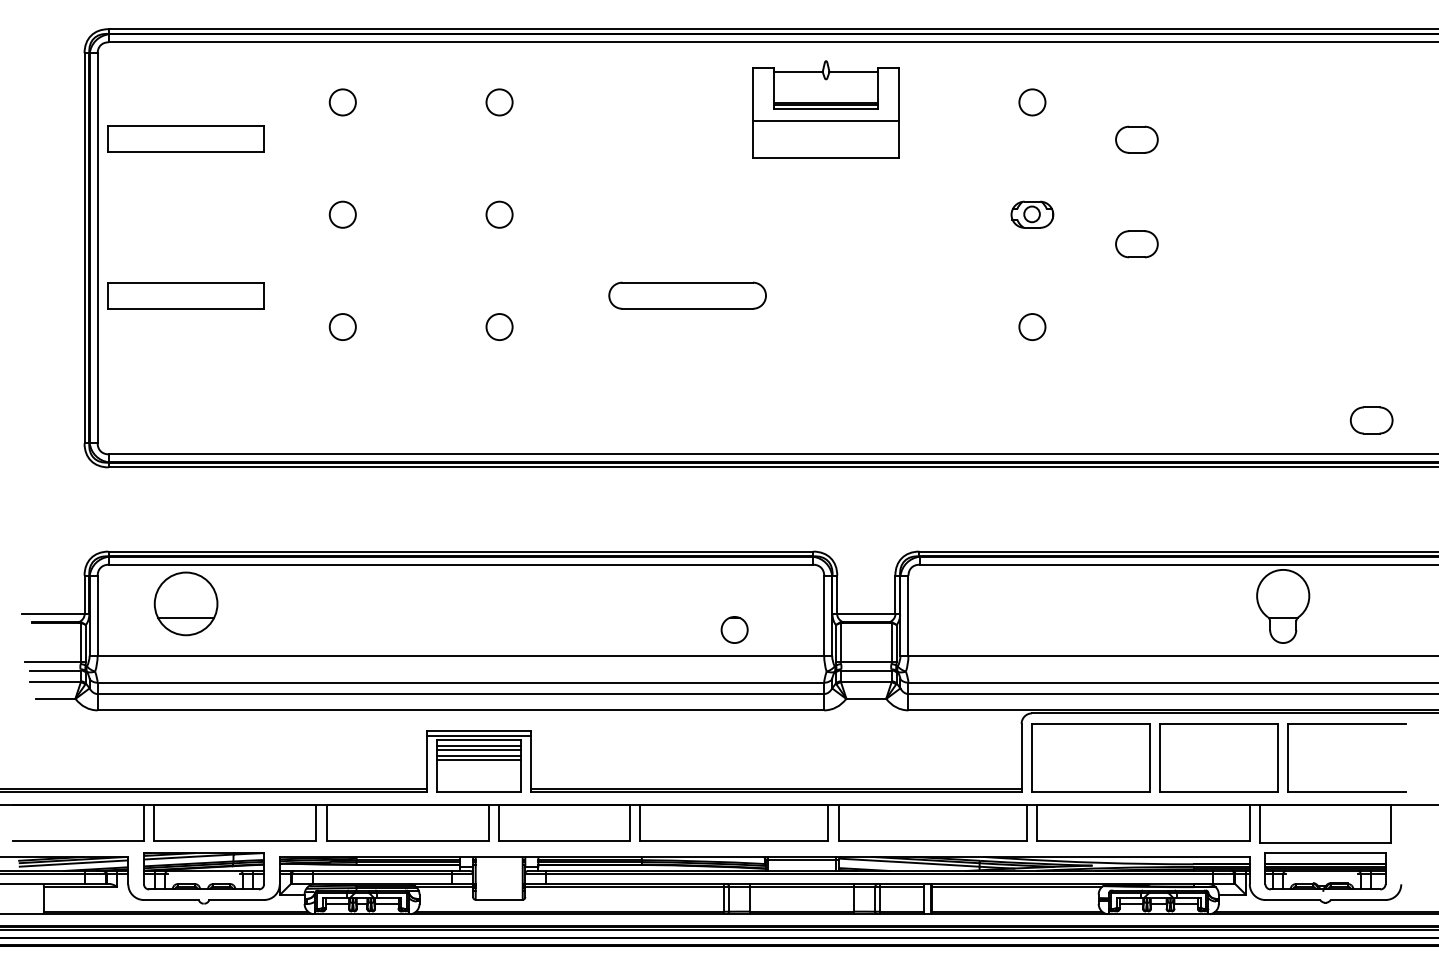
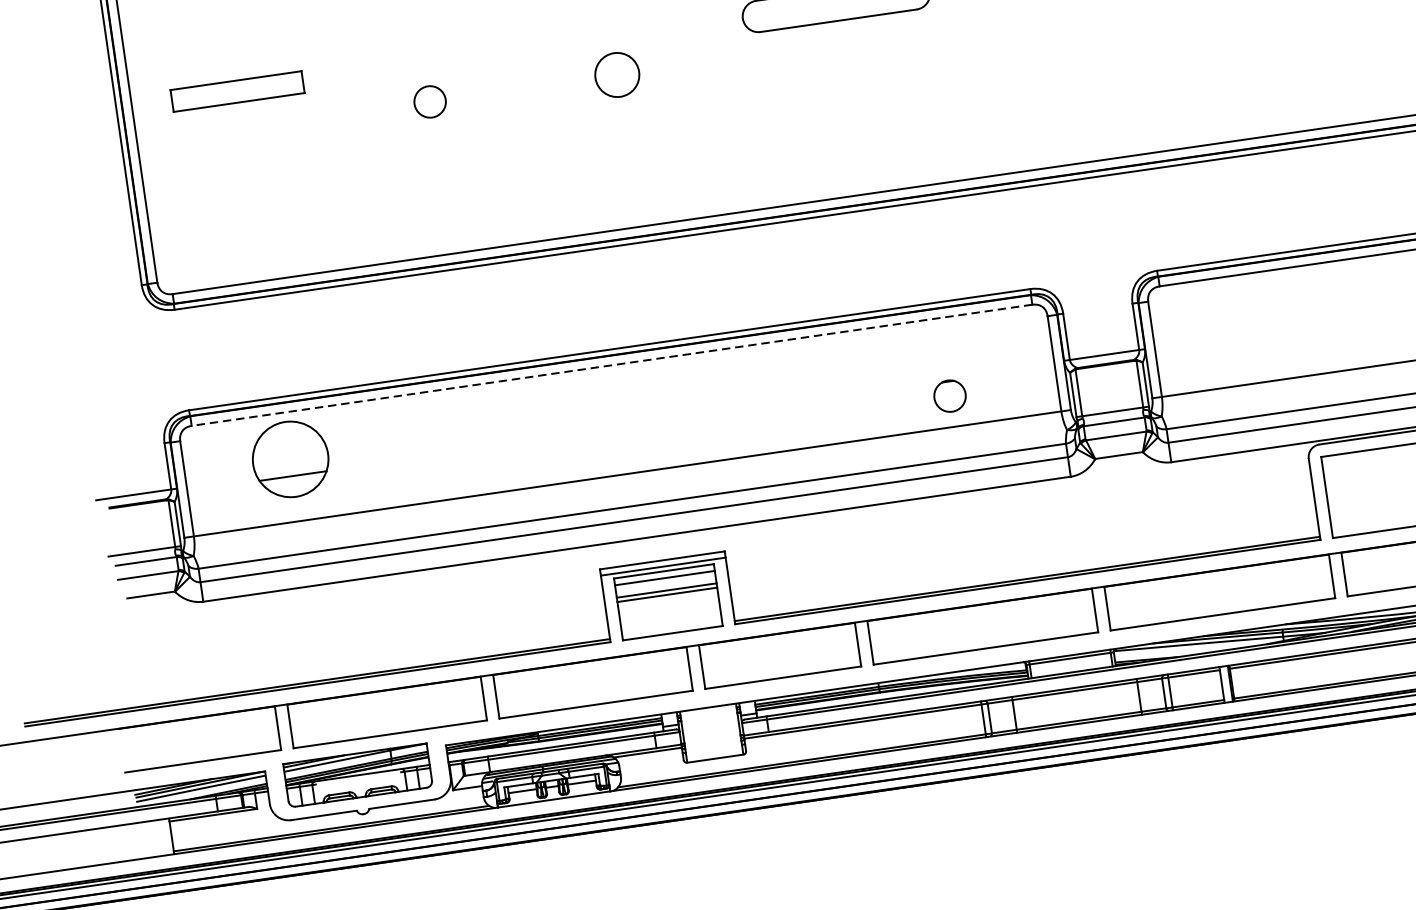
part: (185, 295) -> (236, 91), size x0.7
circle: (499, 326) -> (617, 74), size x1.4
line: (460, 564) -> (611, 365), solid -> dashed
line: (478, 750) -> (664, 584), removed

